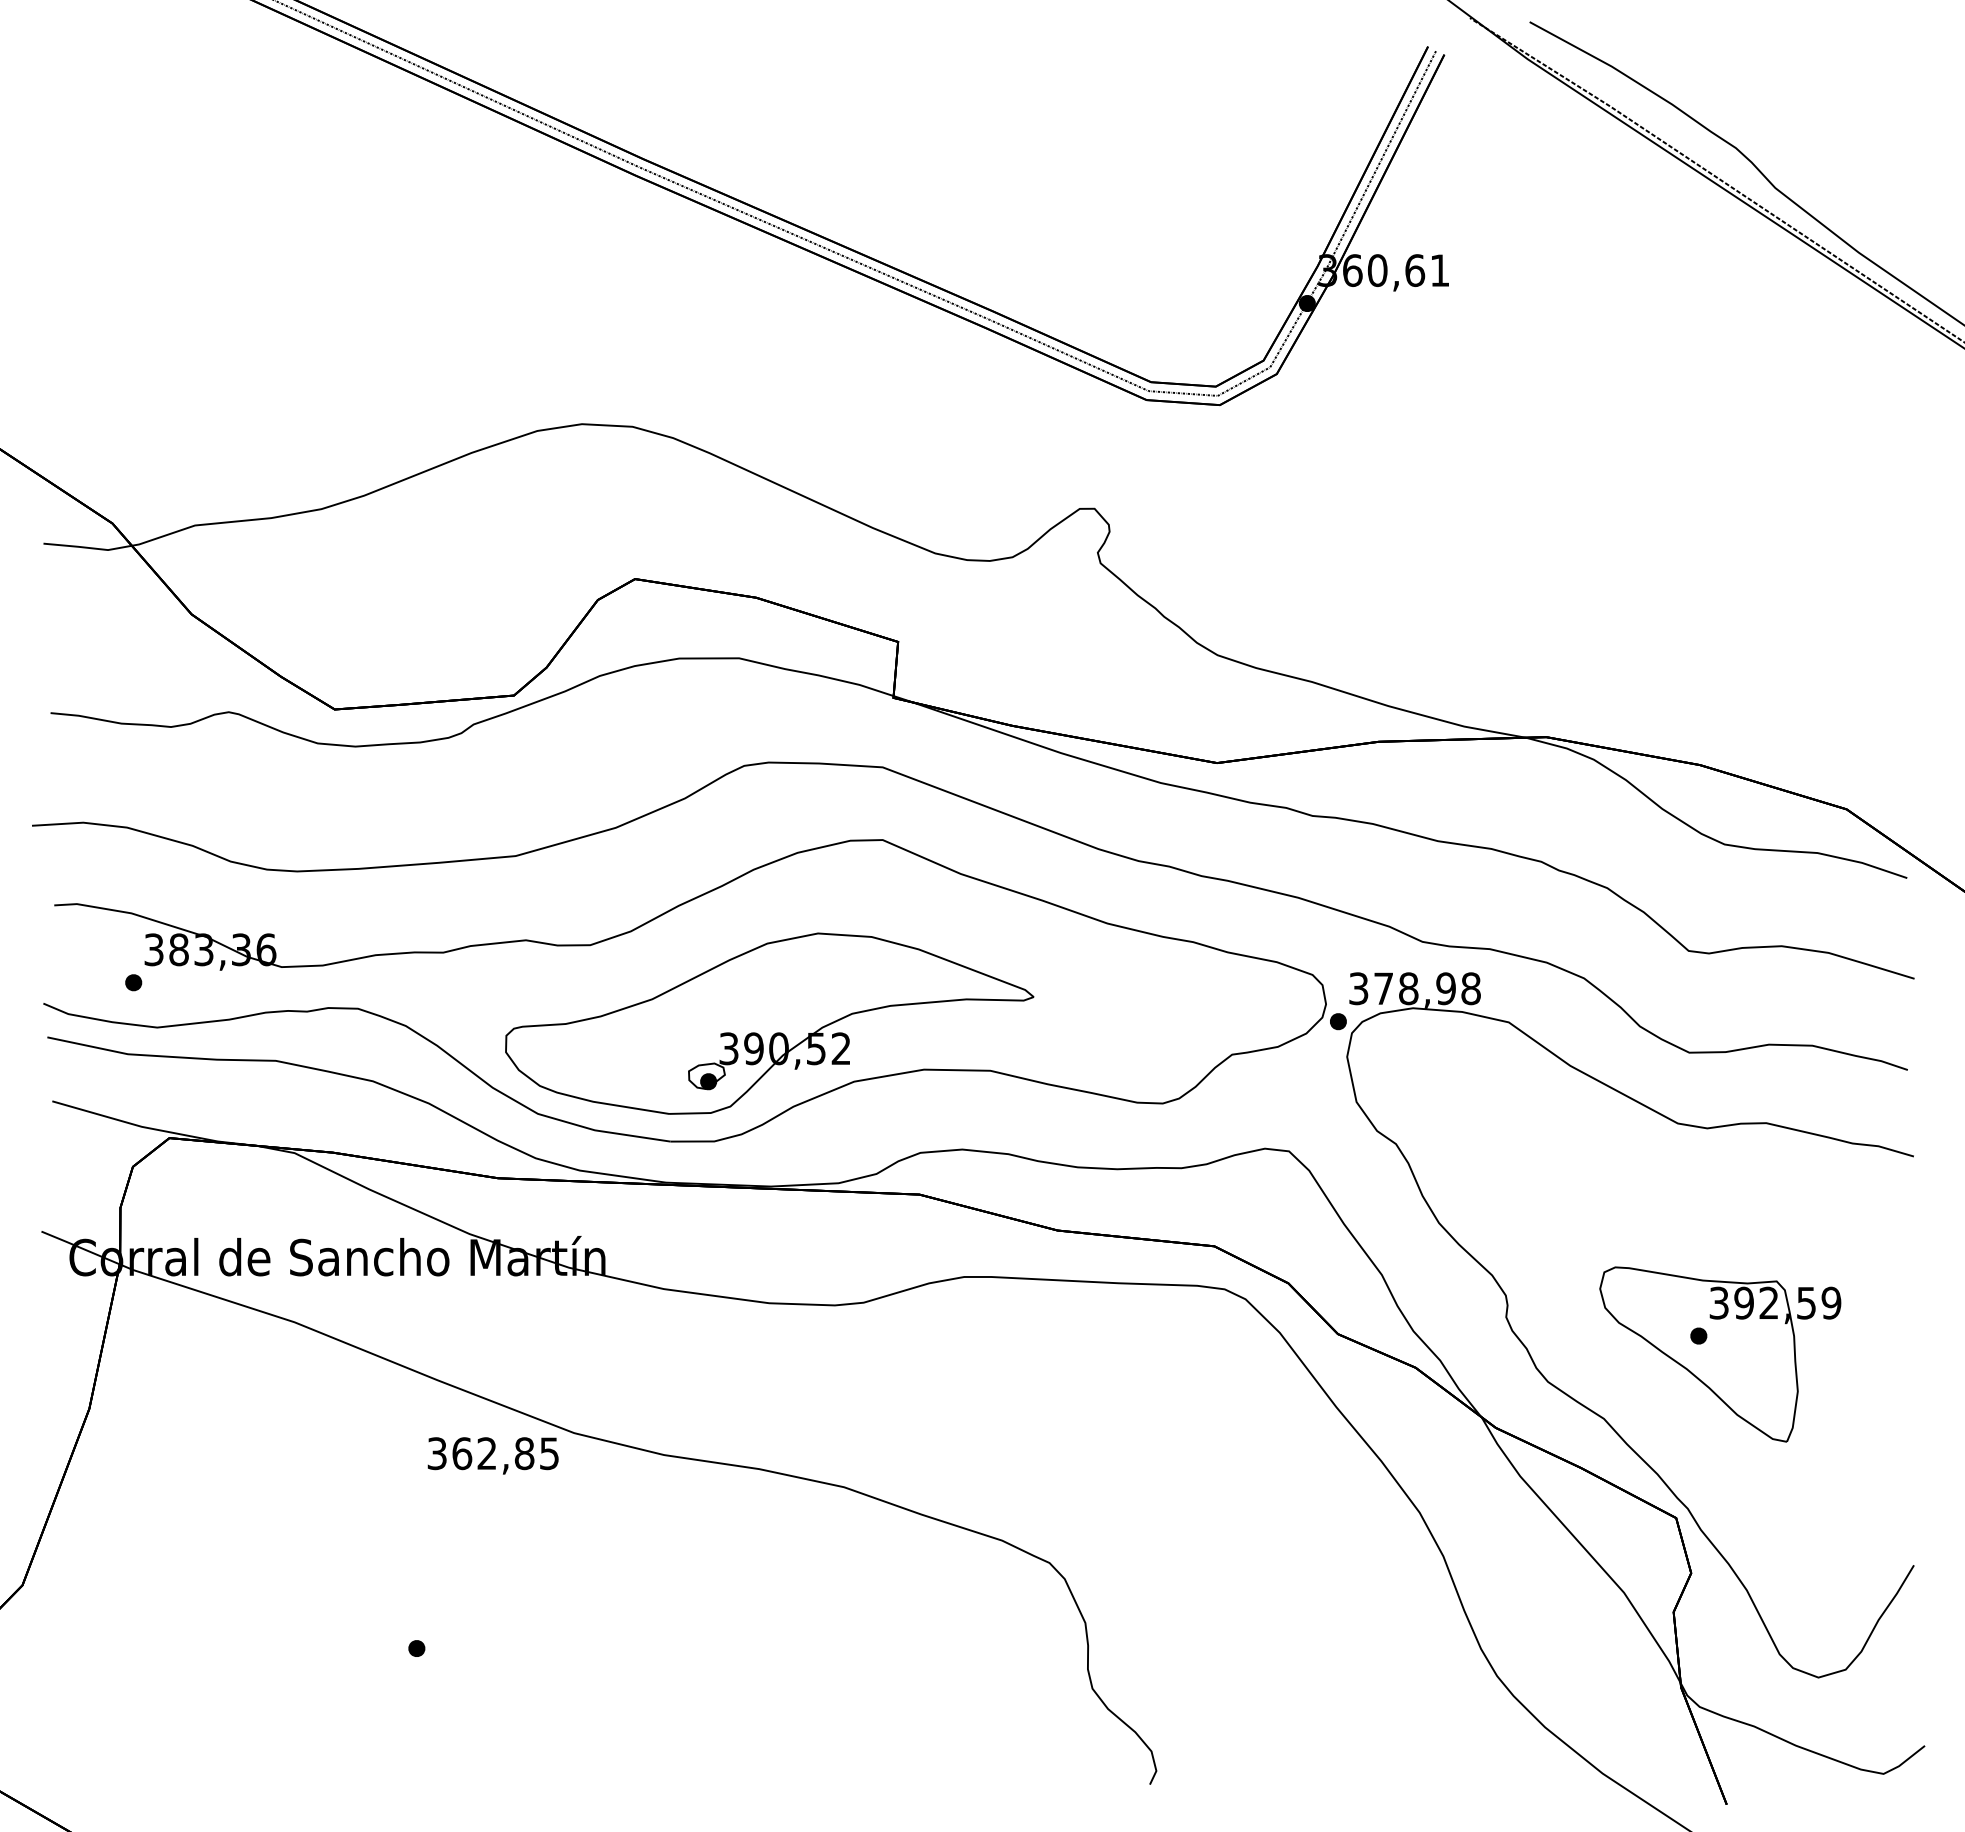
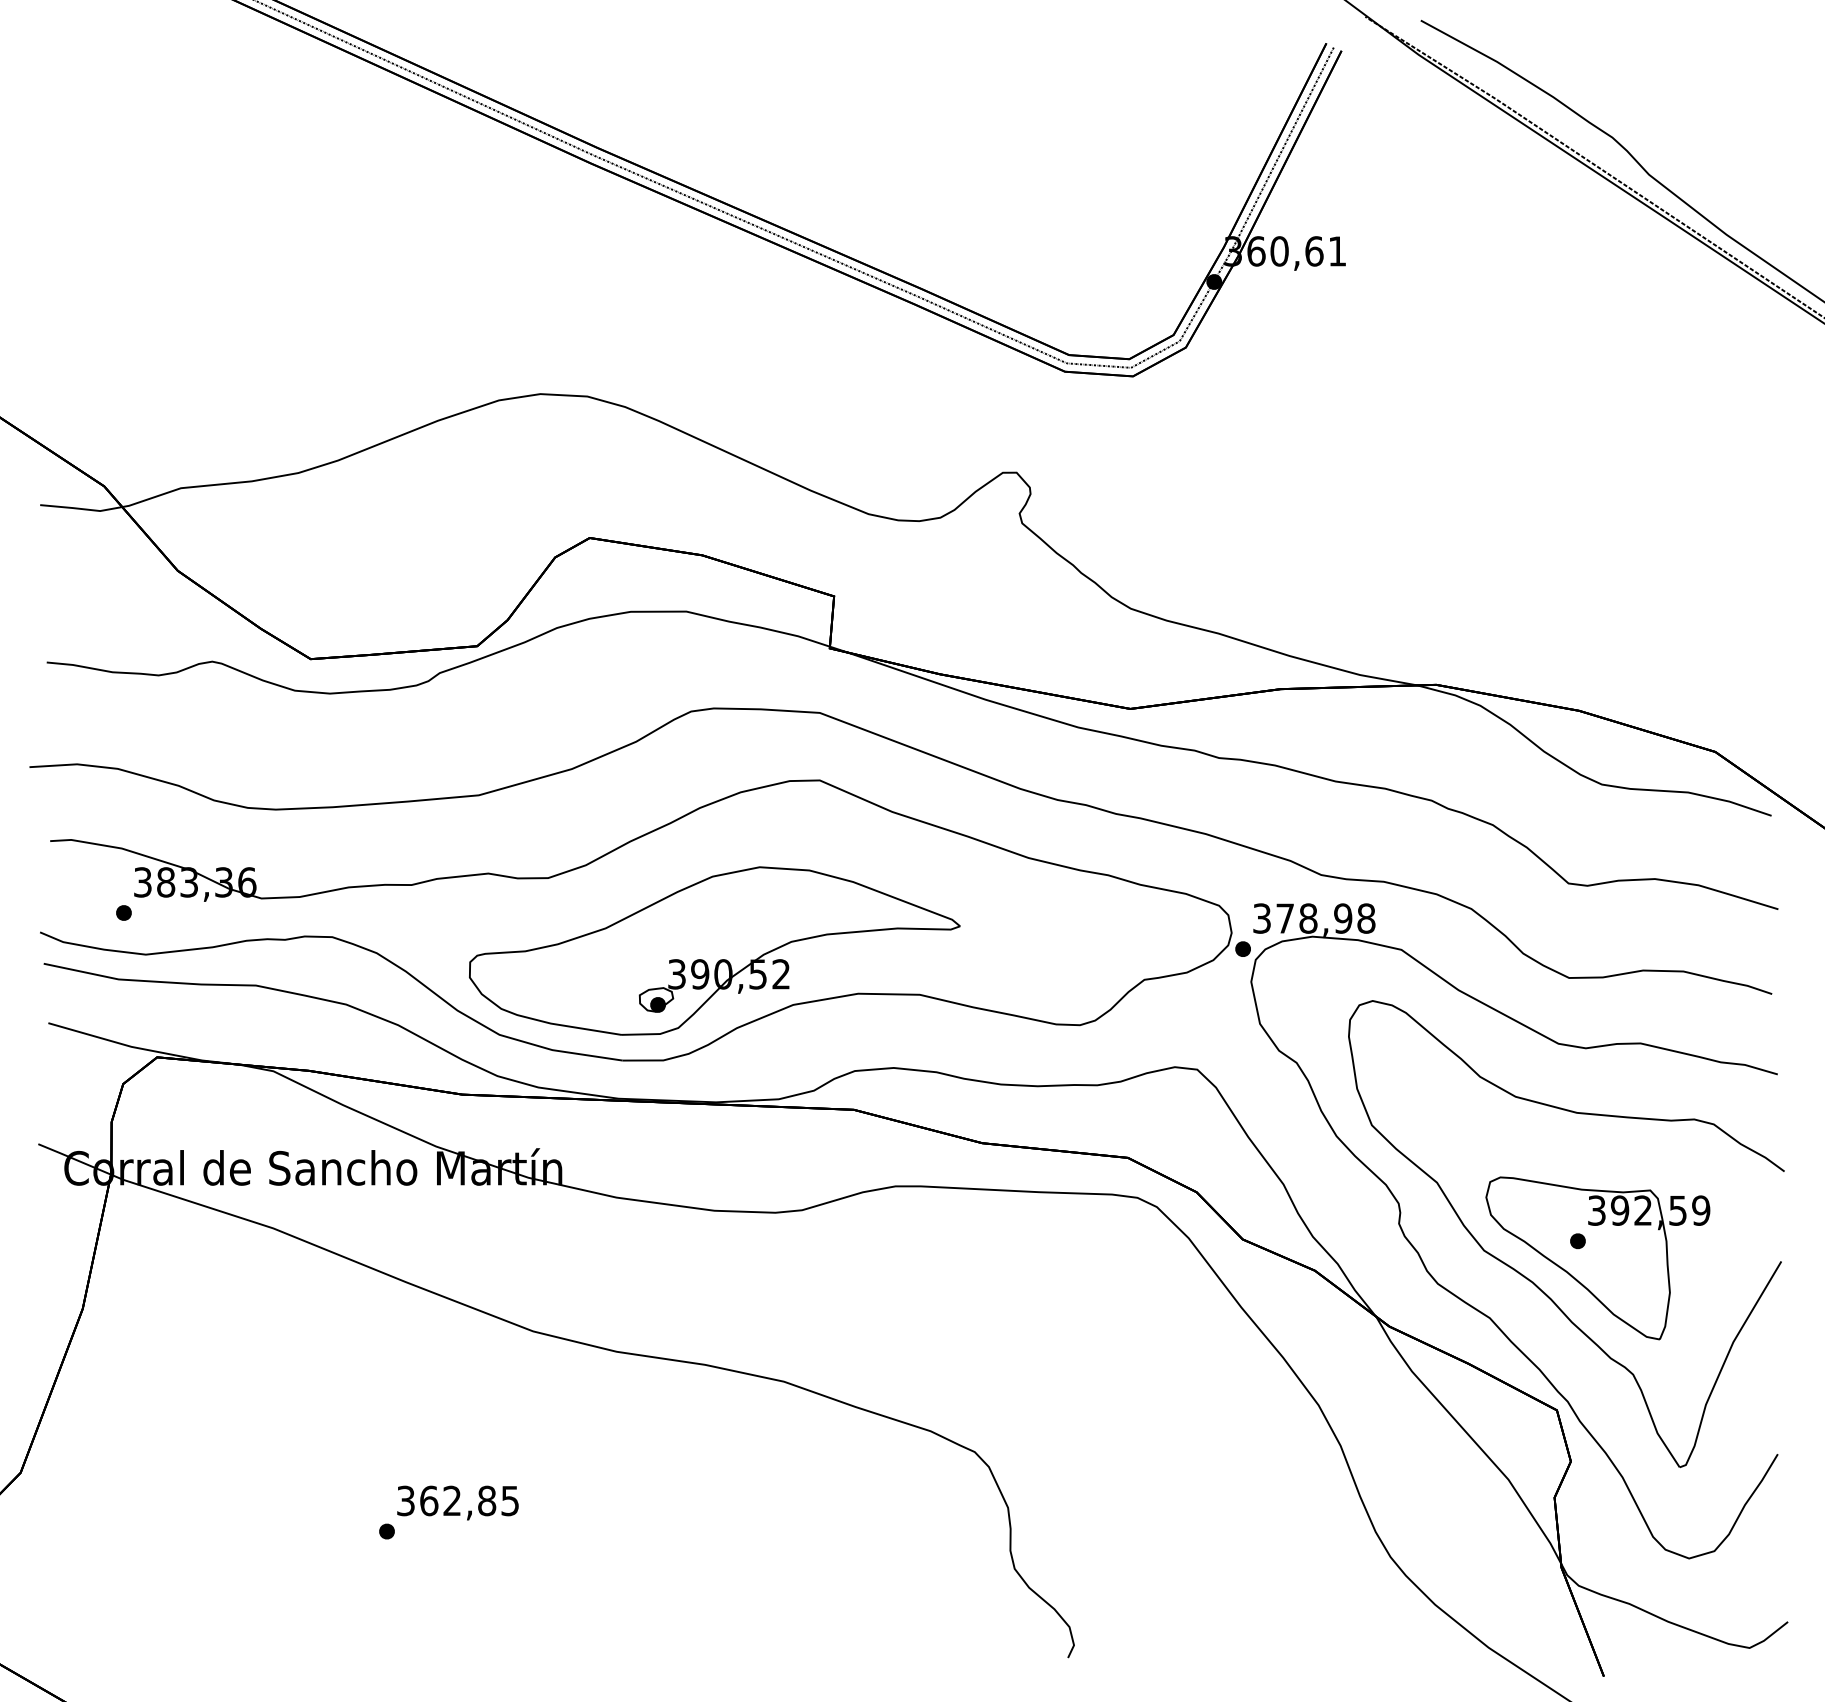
part: (1649, 1378) -> (1532, 1280), added
text: (492, 1455) -> (457, 1502), moved

